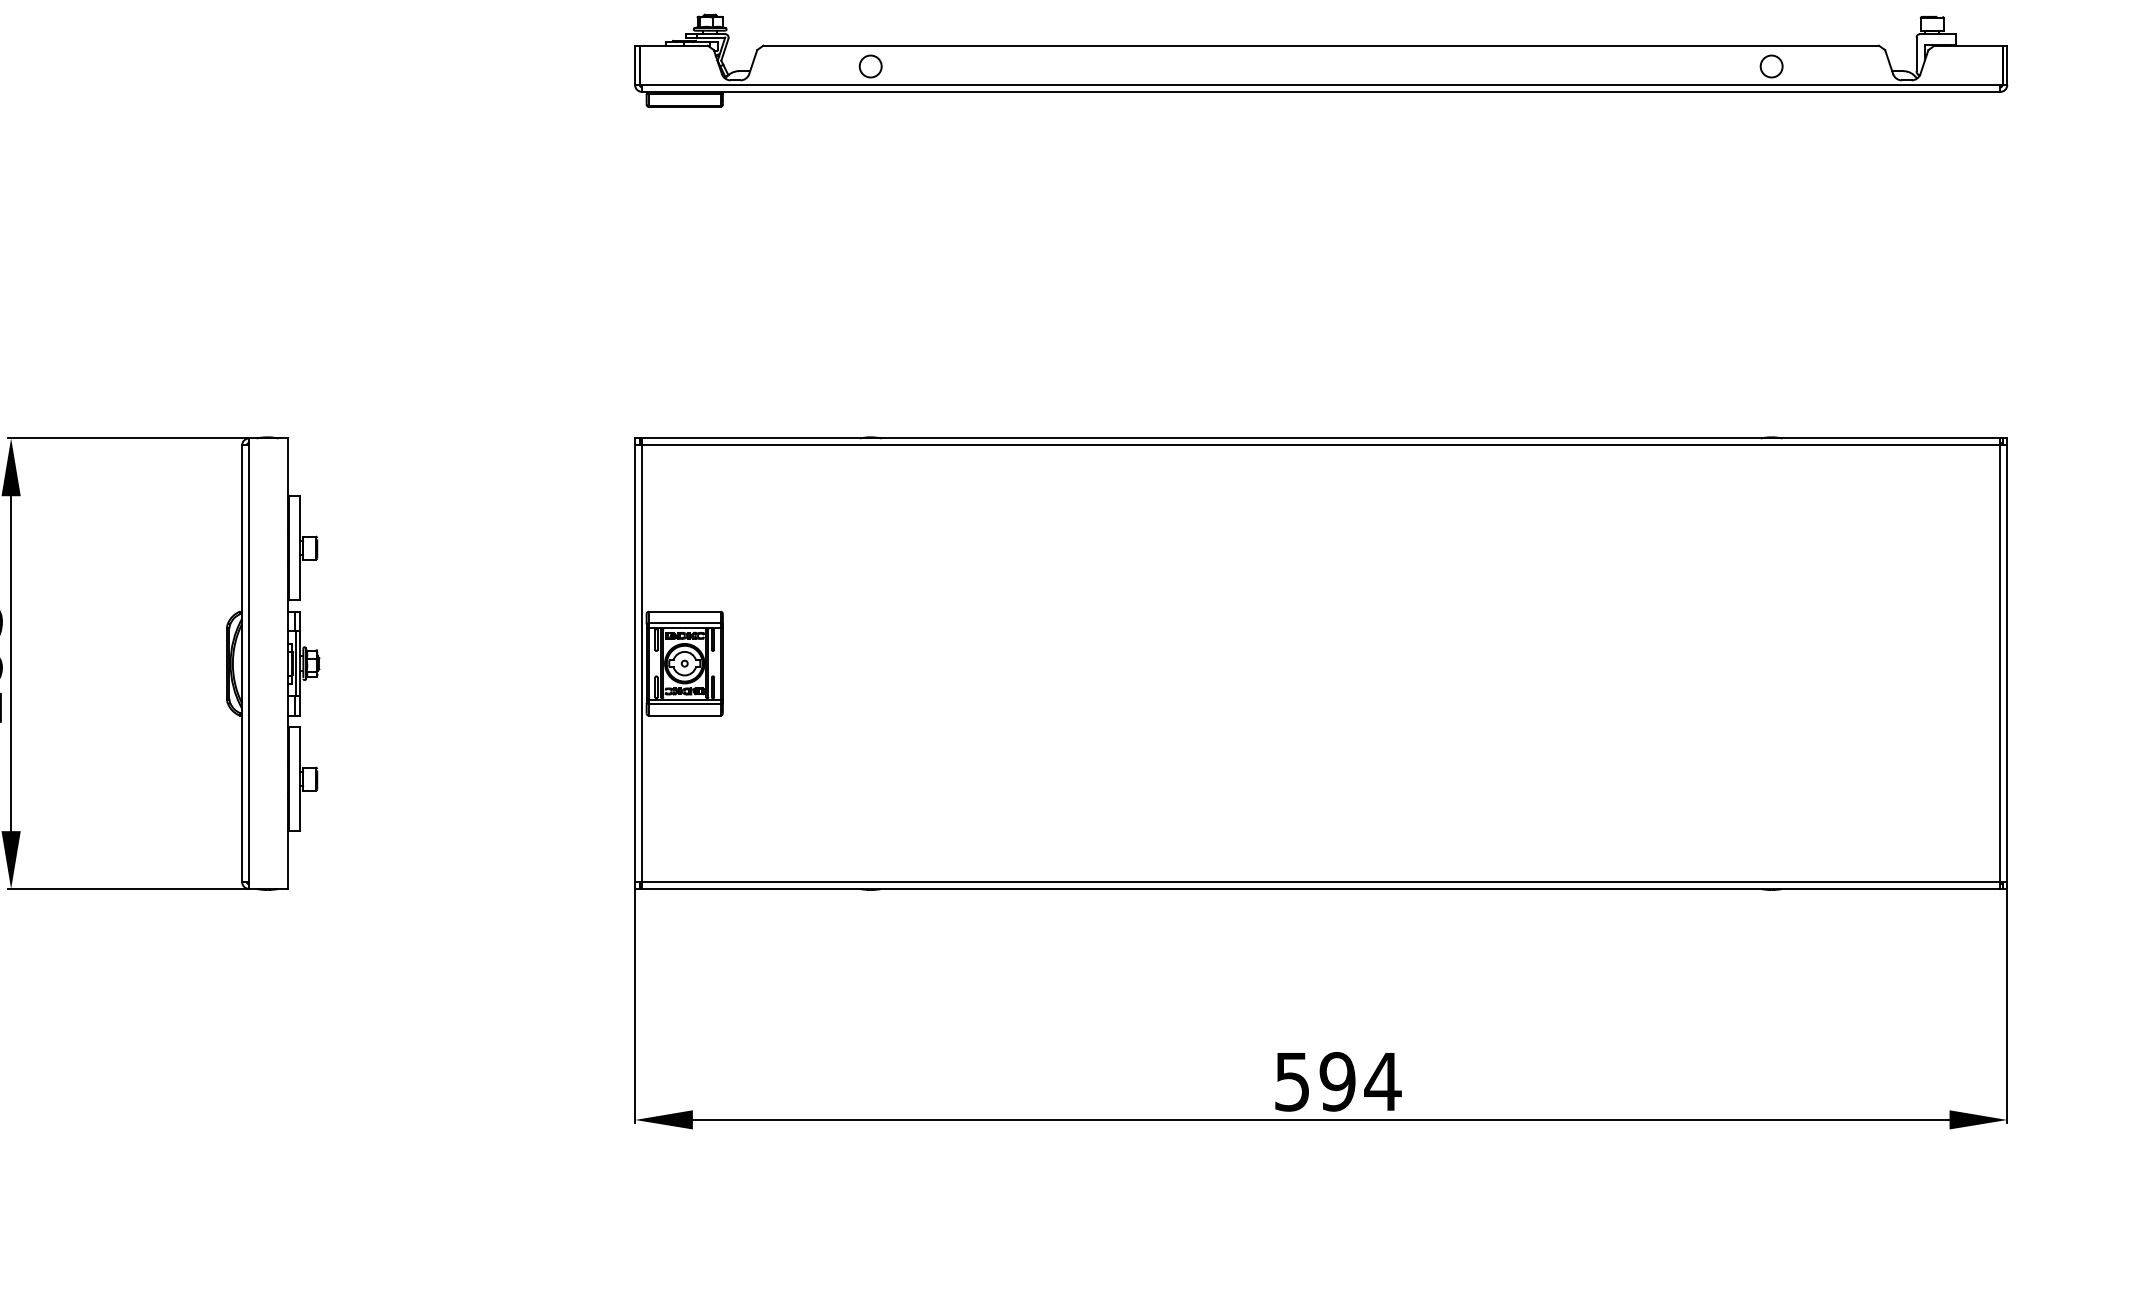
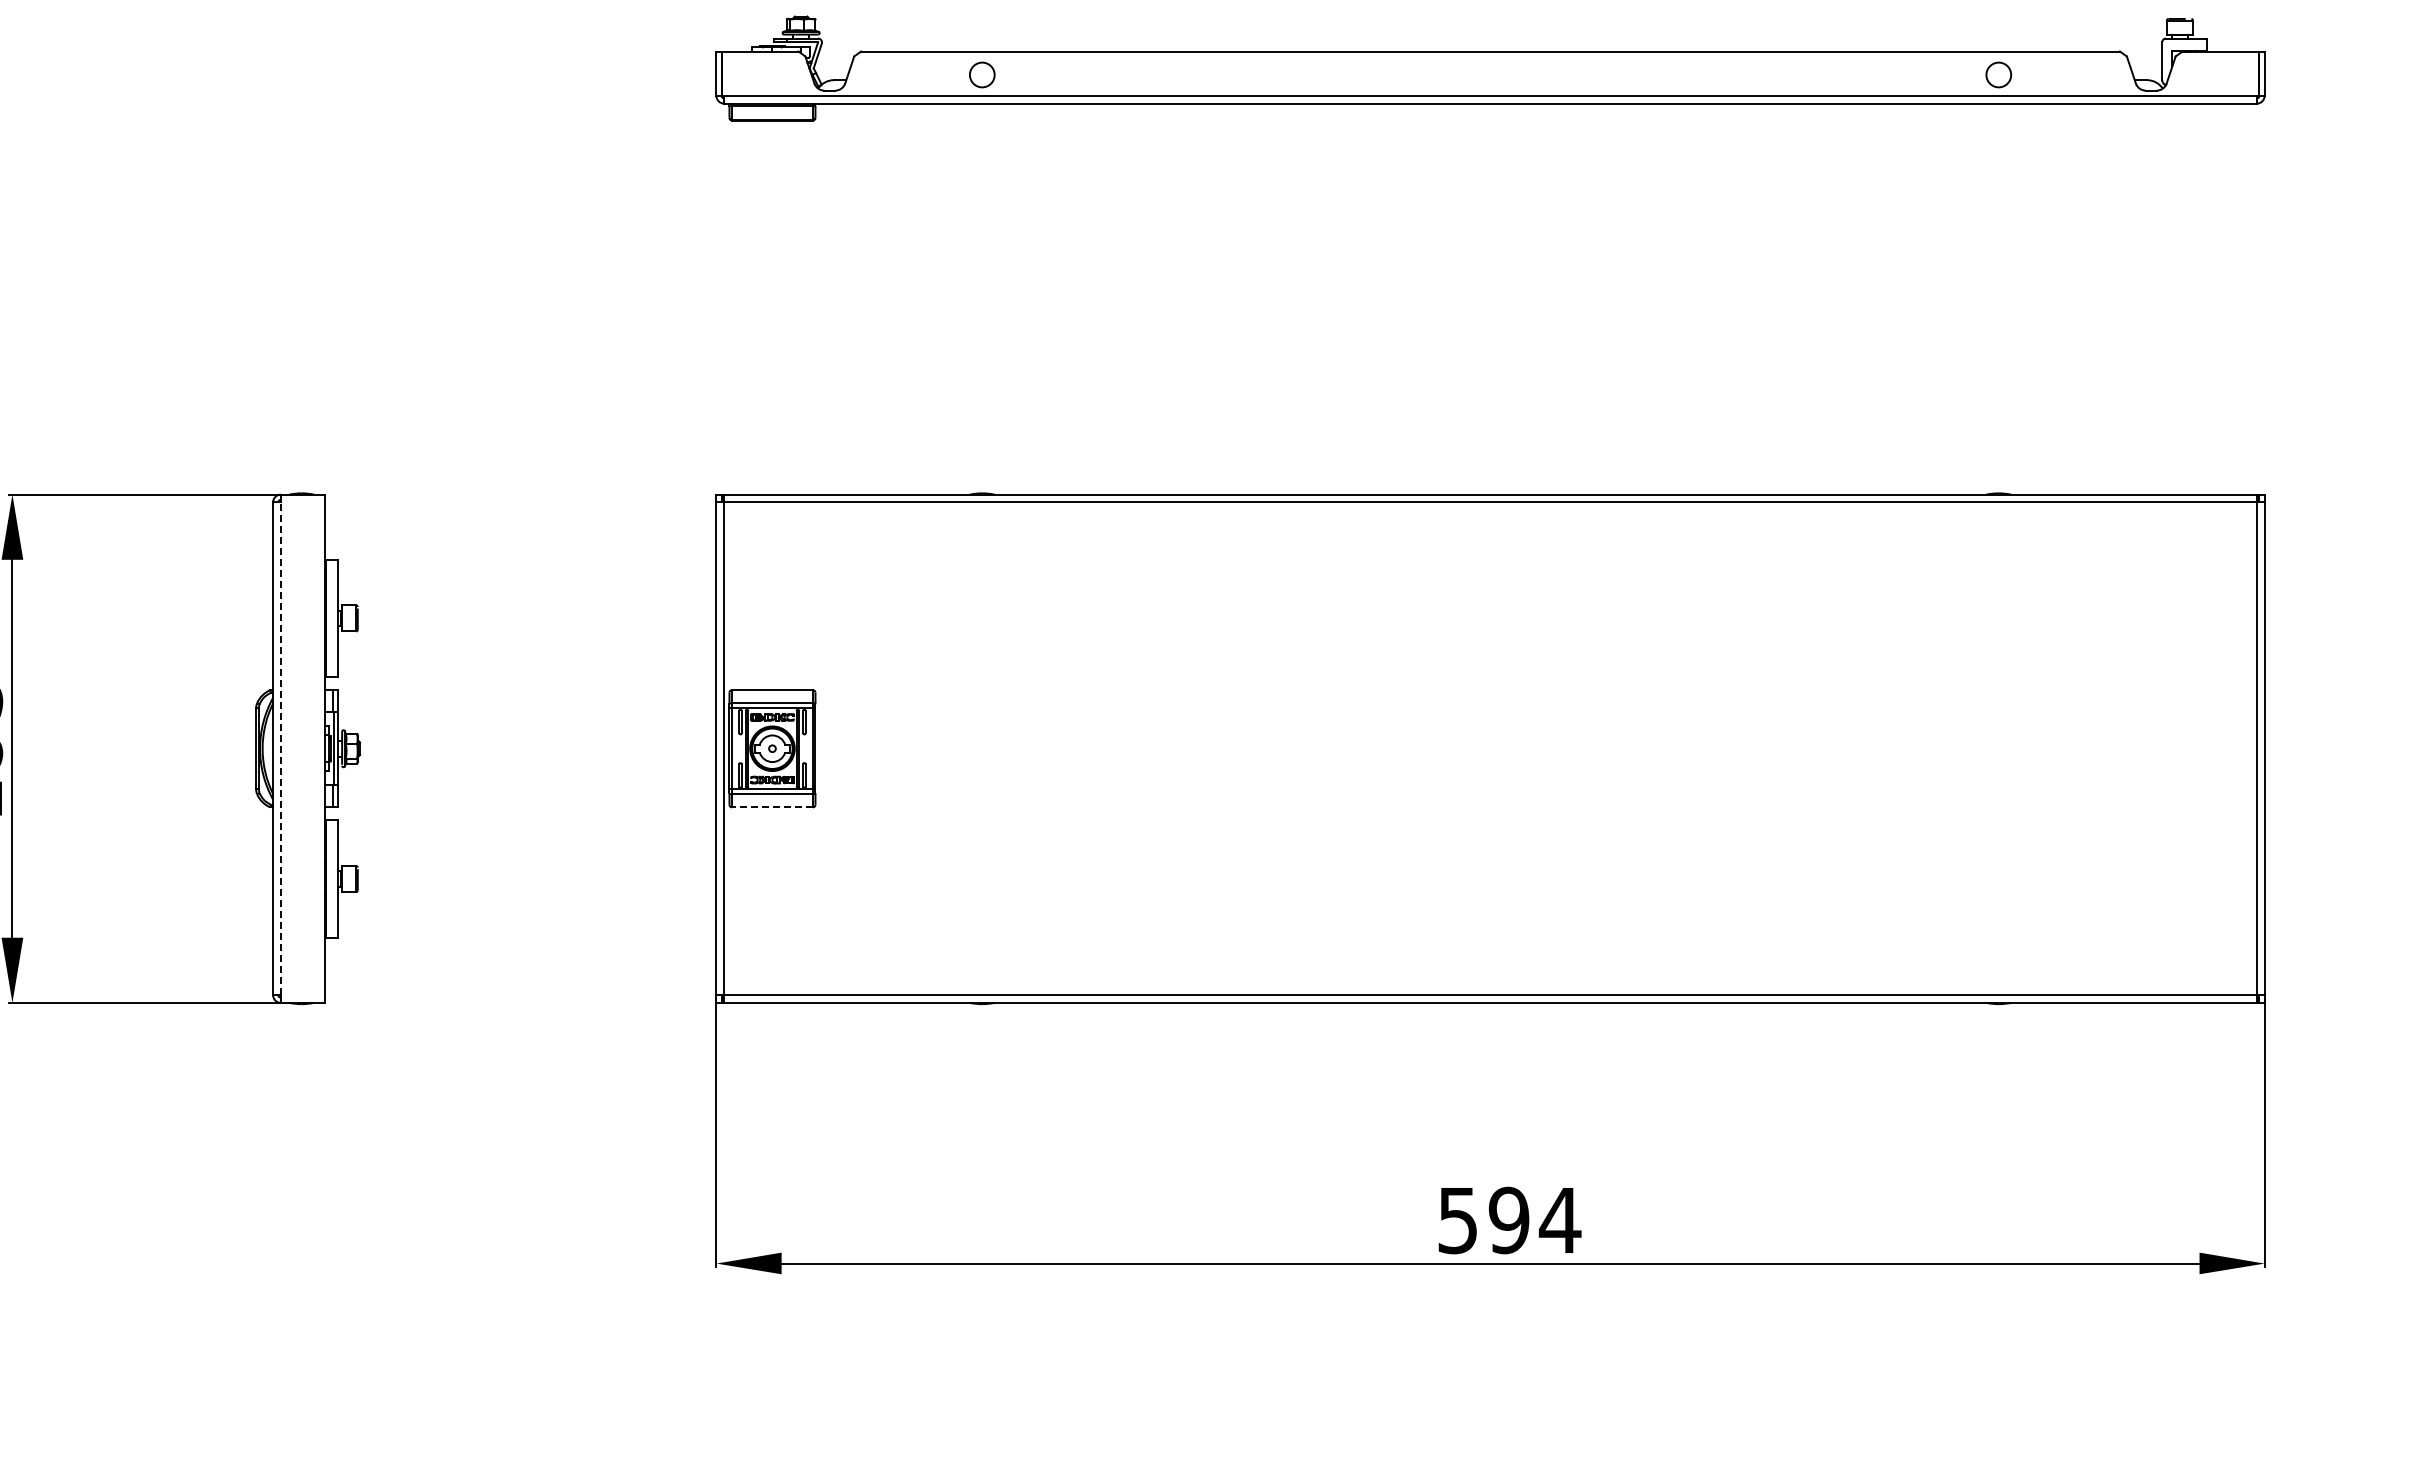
line: (248, 663) -> (280, 748), solid -> dashed
line: (683, 715) -> (771, 807), solid -> dashed

